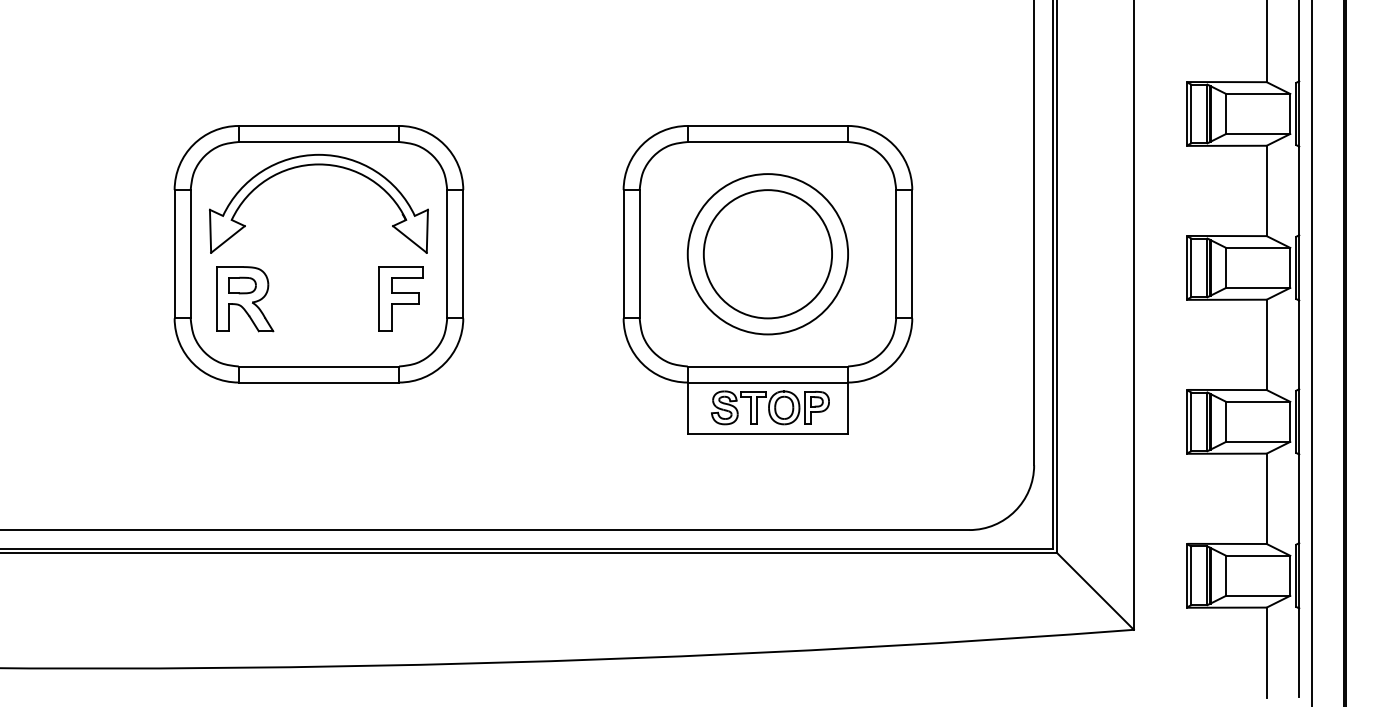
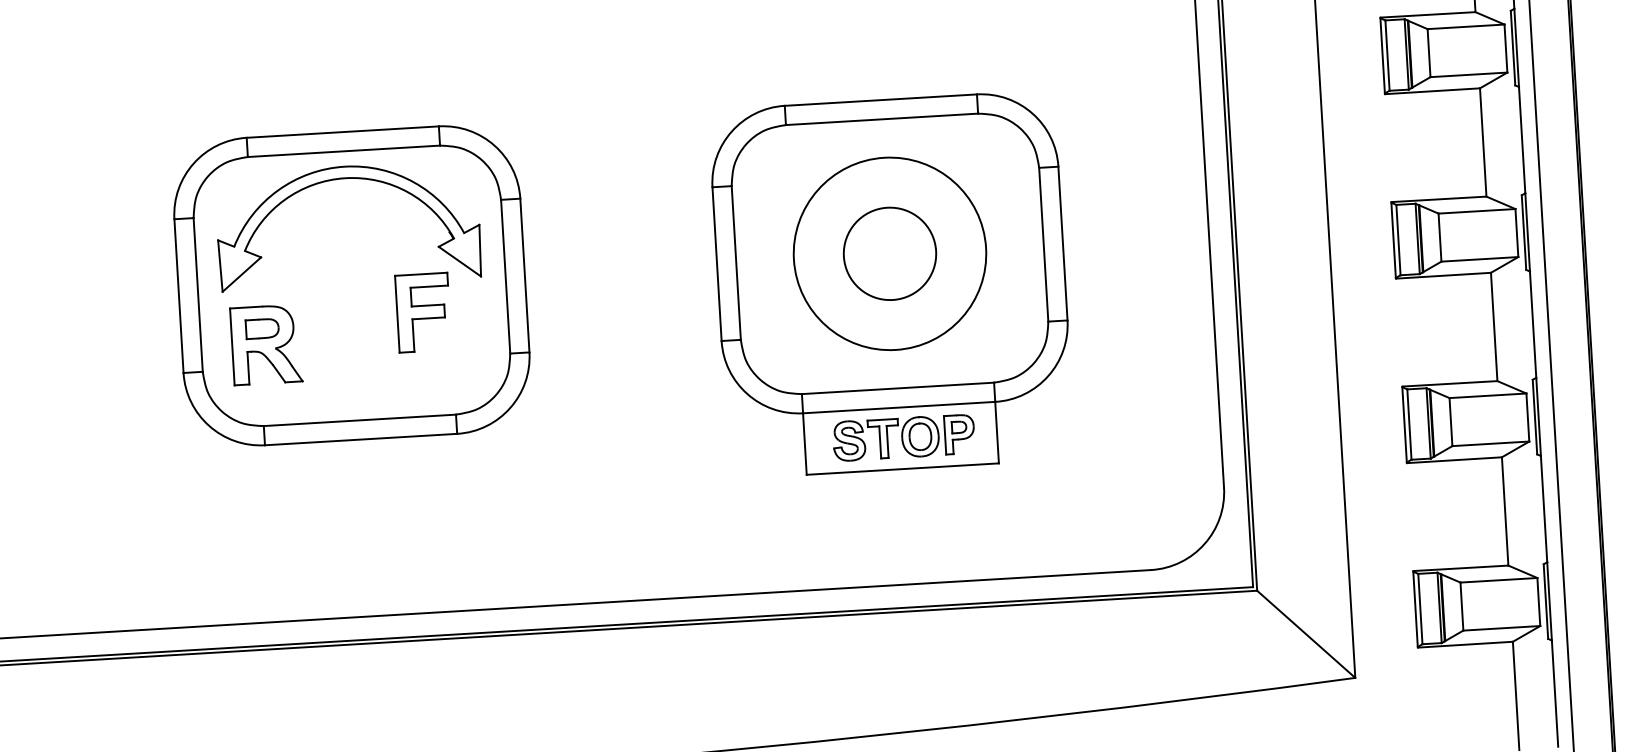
circle: (767, 254) -> (889, 254), size x0.6
part: (400, 298) -> (422, 311), moved

